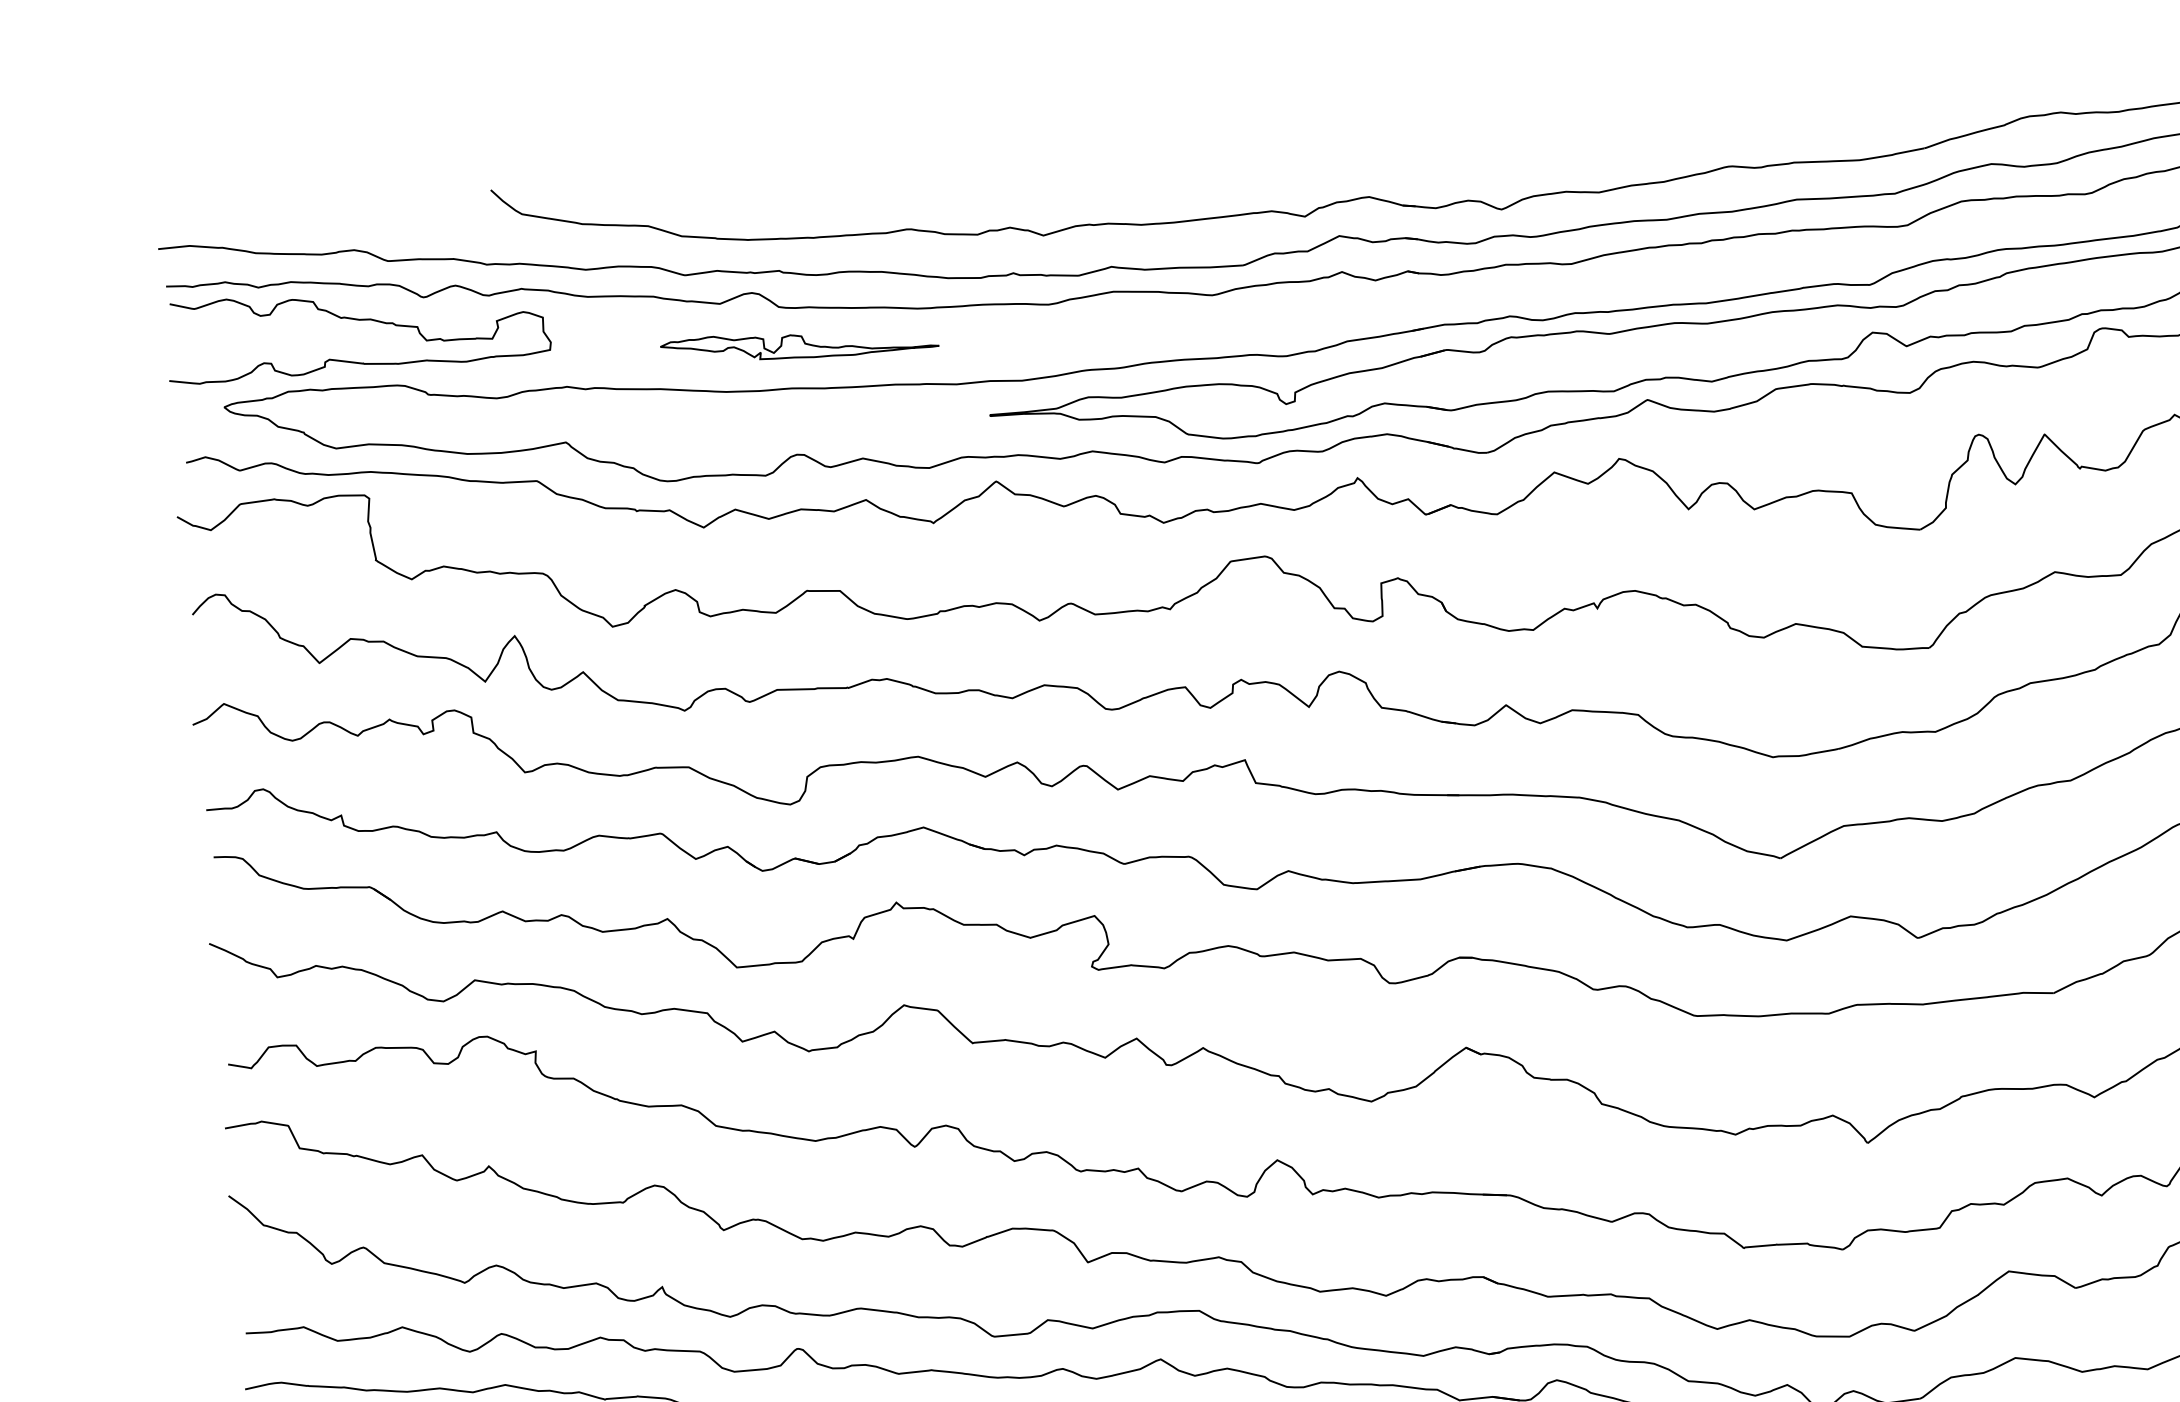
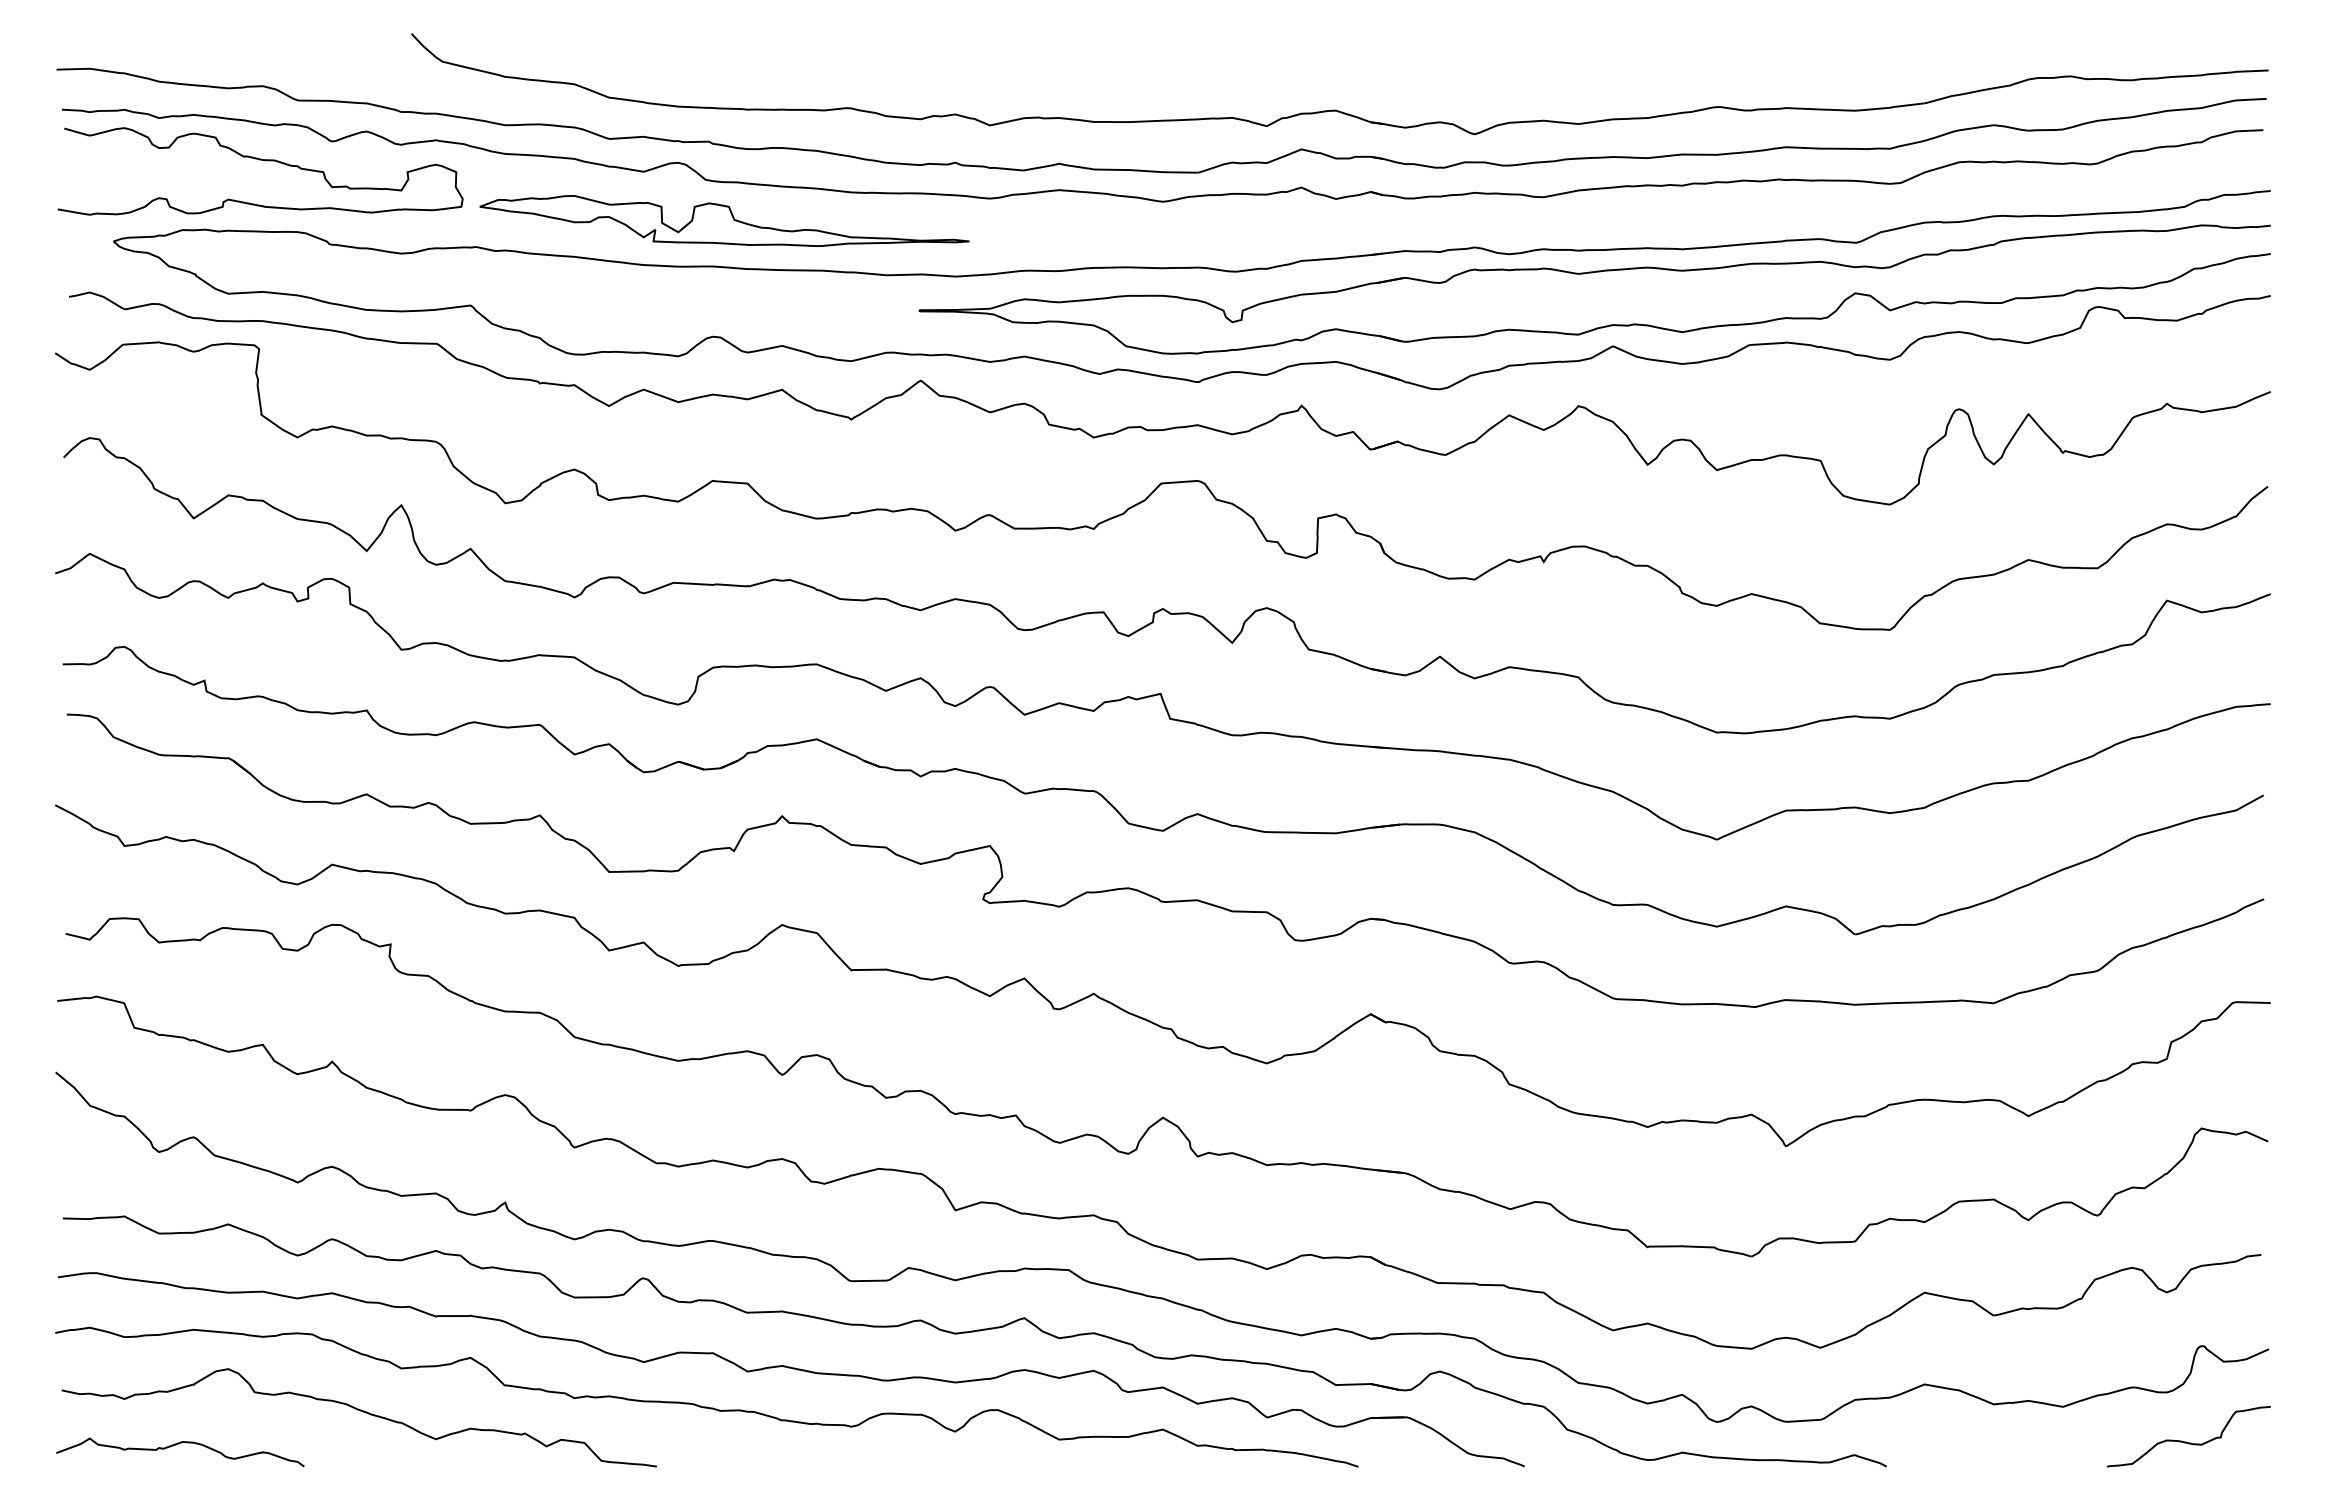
part: (799, 344) -> (724, 220), size x1.67

